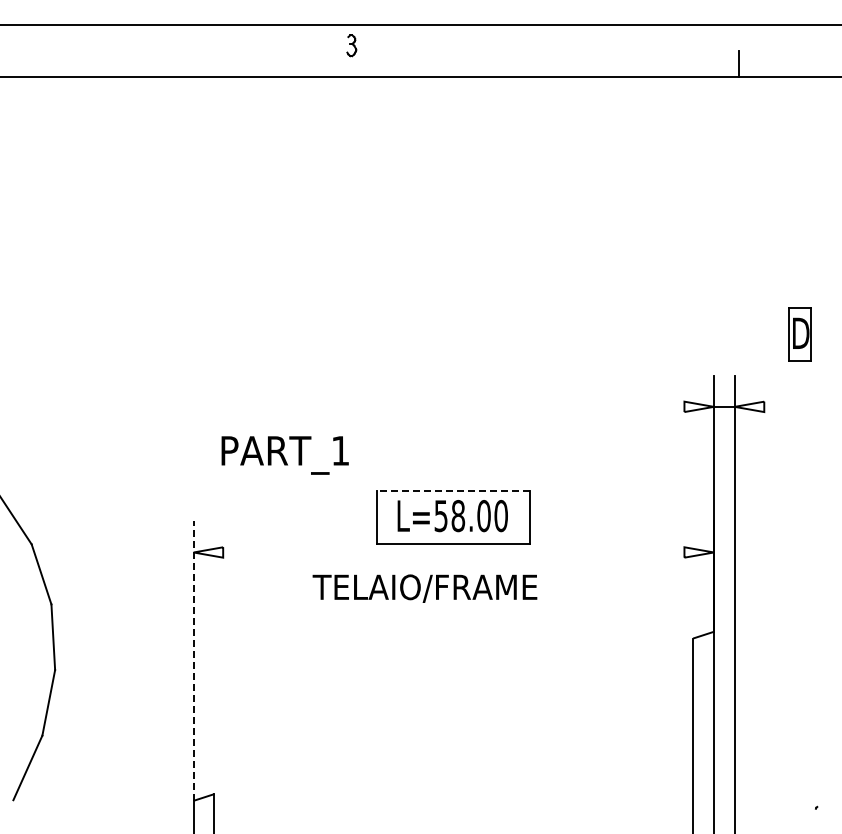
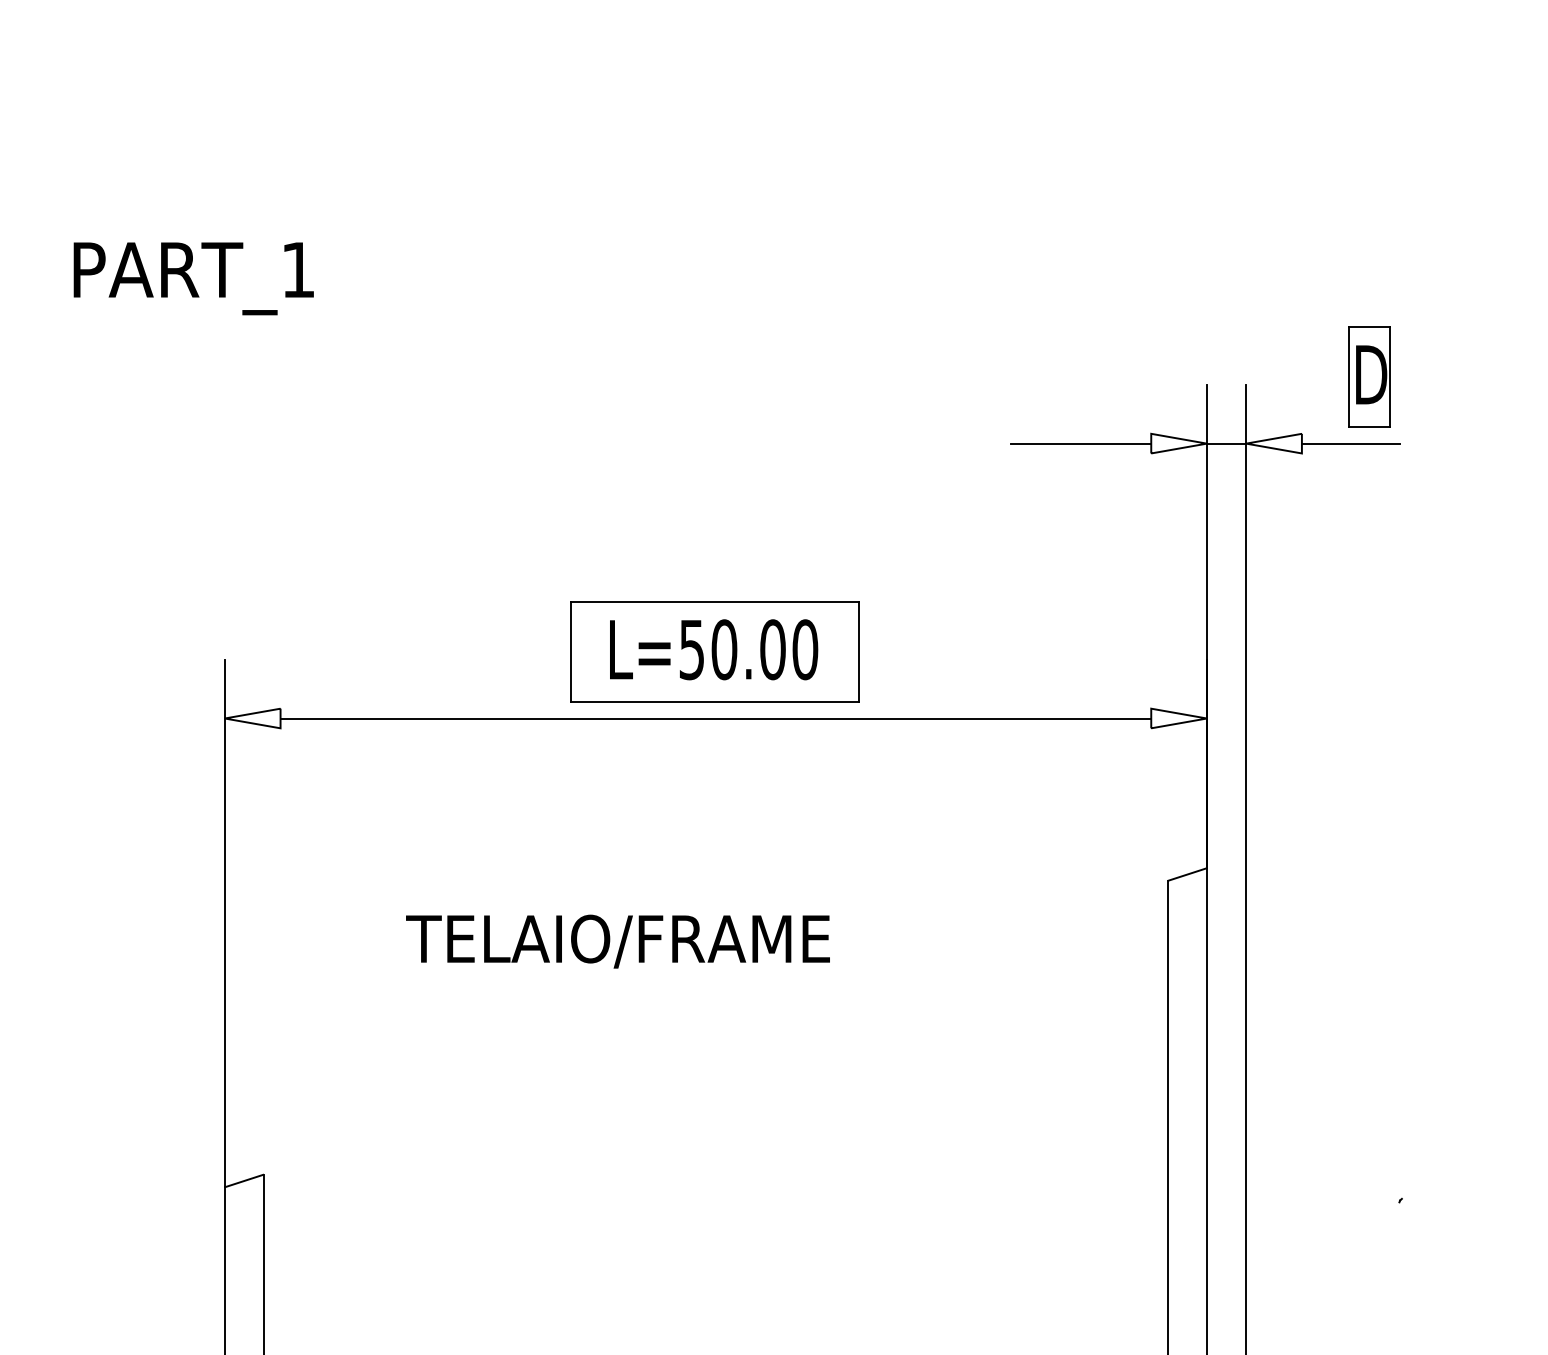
part: (799, 334) -> (1368, 376), moved
line: (646, 406) -> (1079, 442), added
line: (790, 406) -> (1351, 442), added
text: (284, 455) -> (192, 278), moved
line: (452, 490) -> (713, 601), dashed -> solid
text: (458, 515) -> (724, 648), L=58.00 -> L=50.00
line: (453, 552) -> (715, 718), added
text: (424, 588) -> (617, 941), moved
line: (193, 661) -> (224, 924), dashed -> solid

